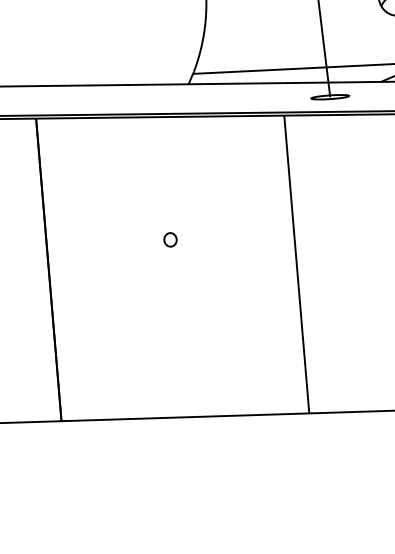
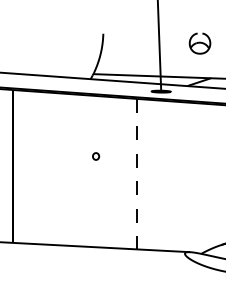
part: (171, 239) -> (96, 156), moved
line: (297, 265) -> (137, 174), solid -> dashed

